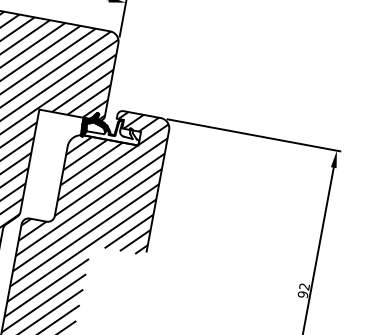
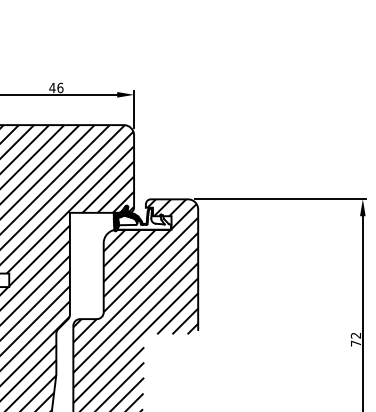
text: (302, 294) -> (355, 343), 92 -> 72

